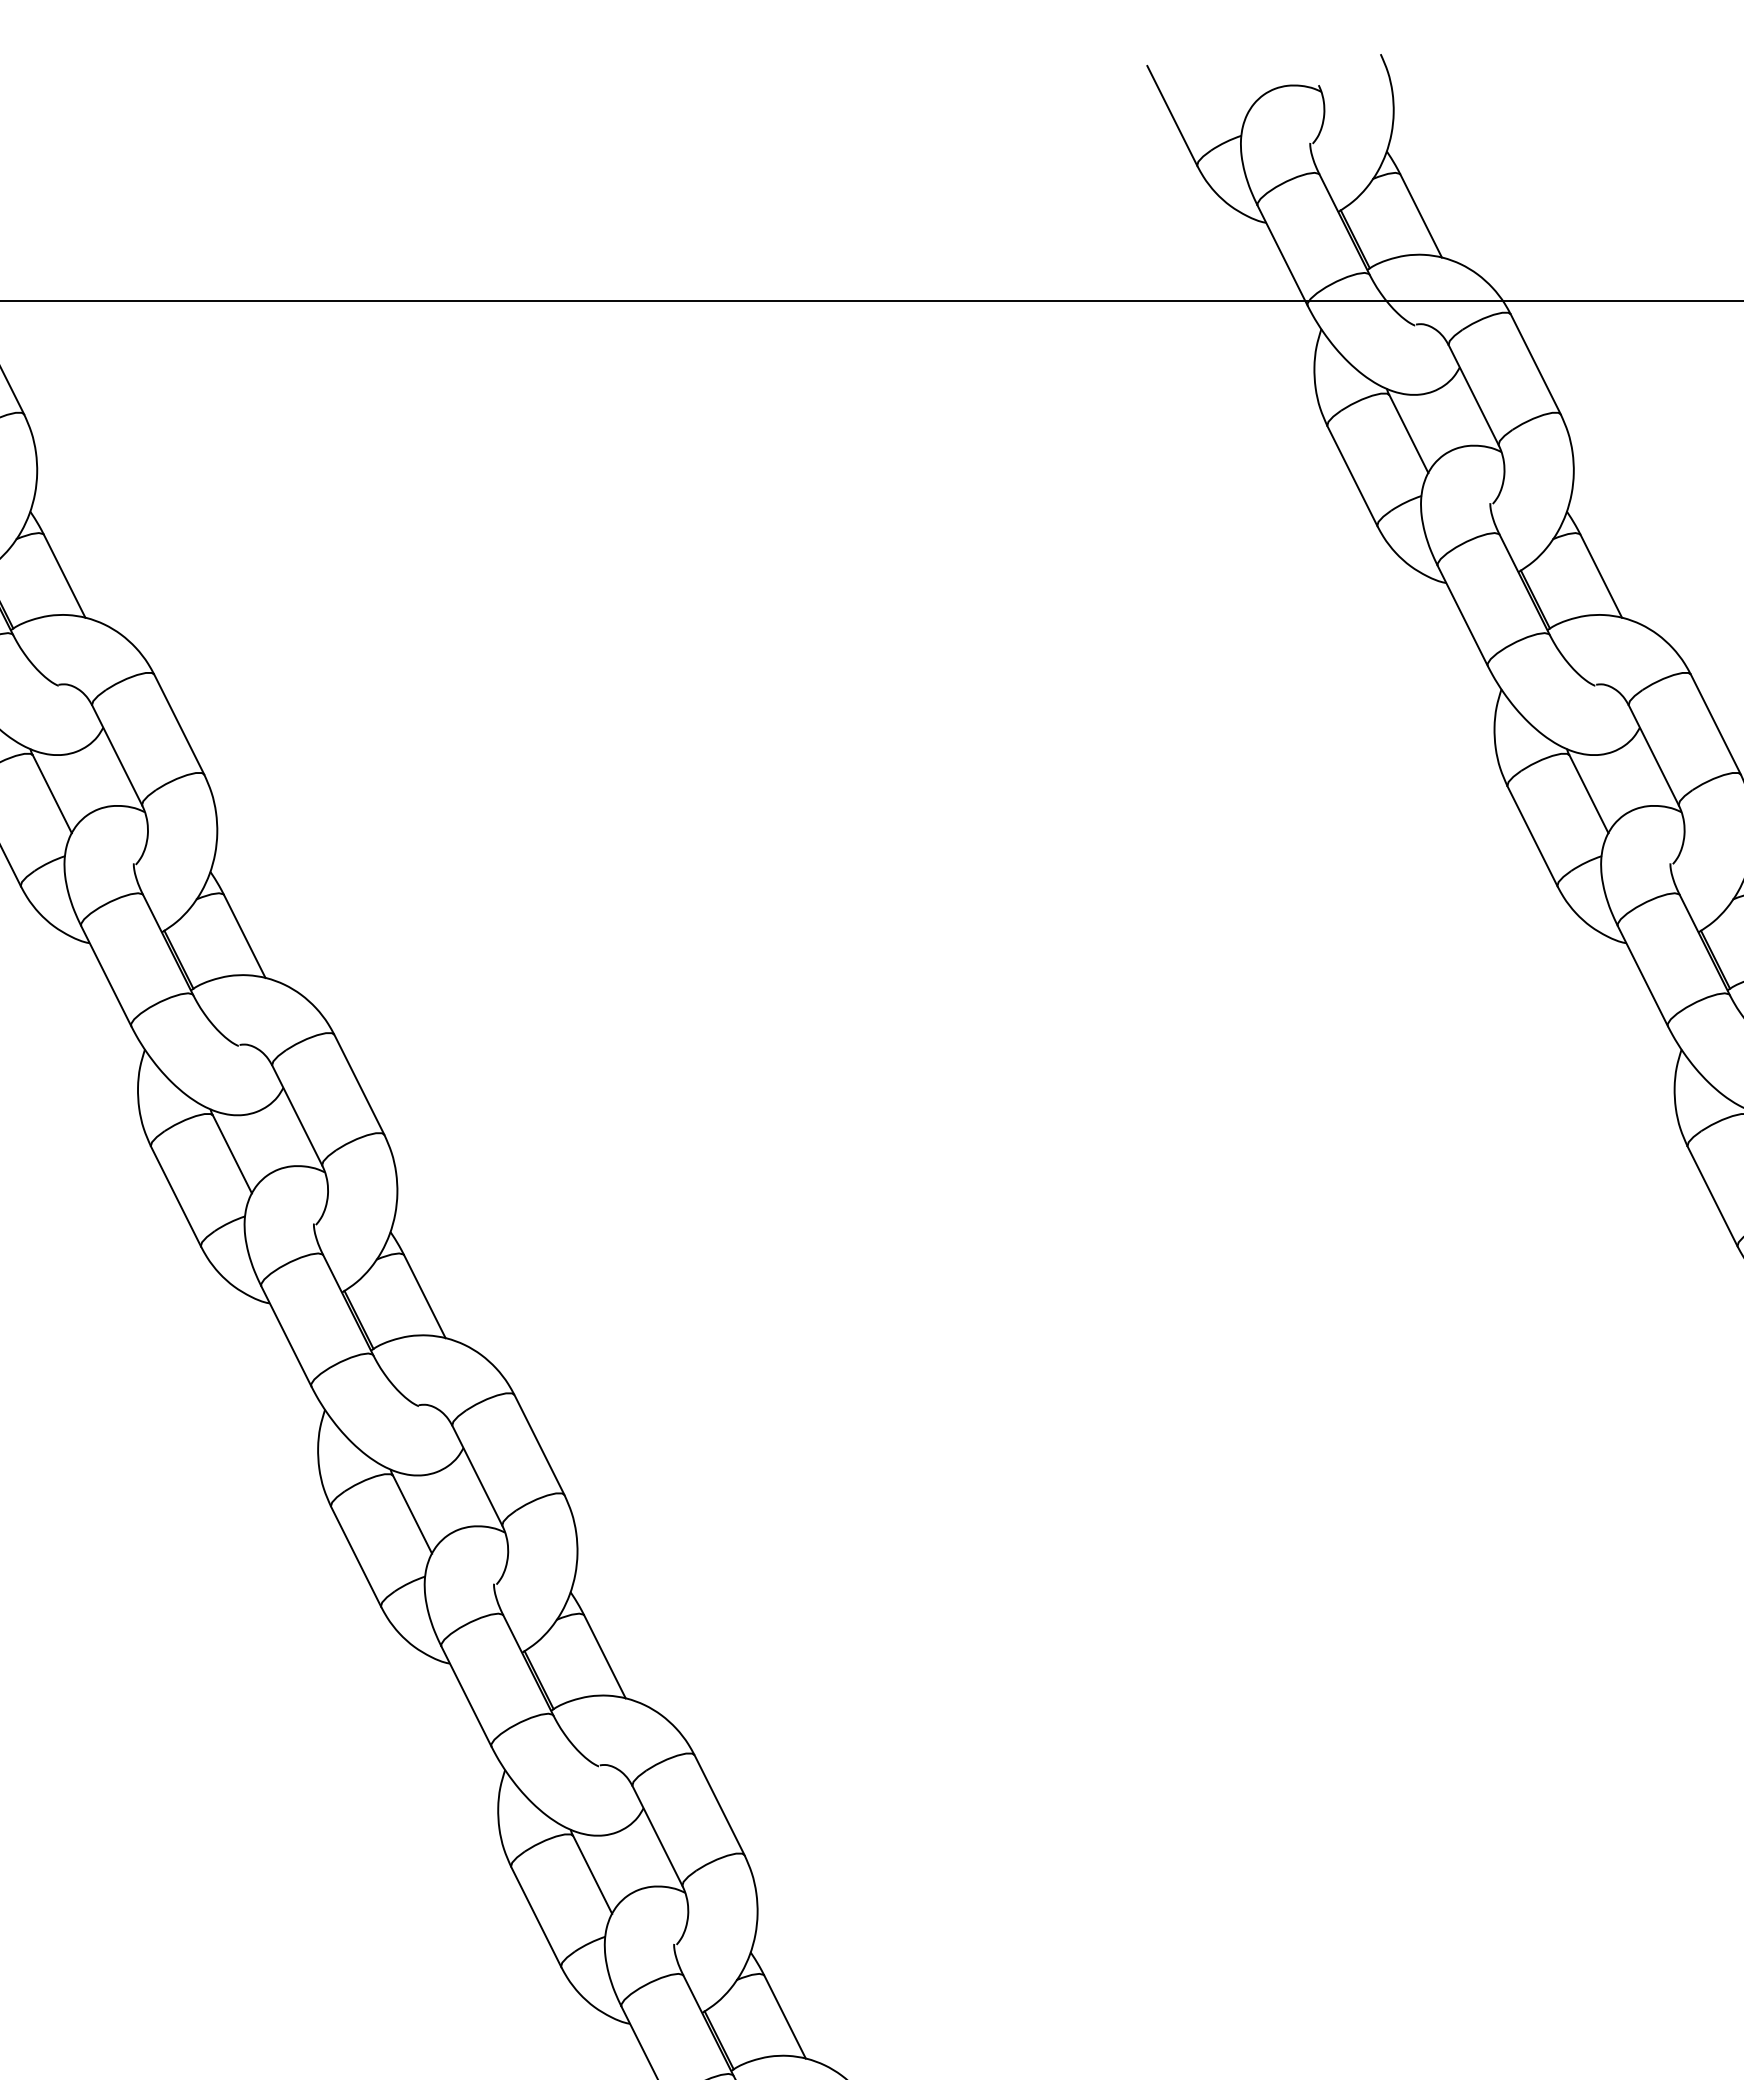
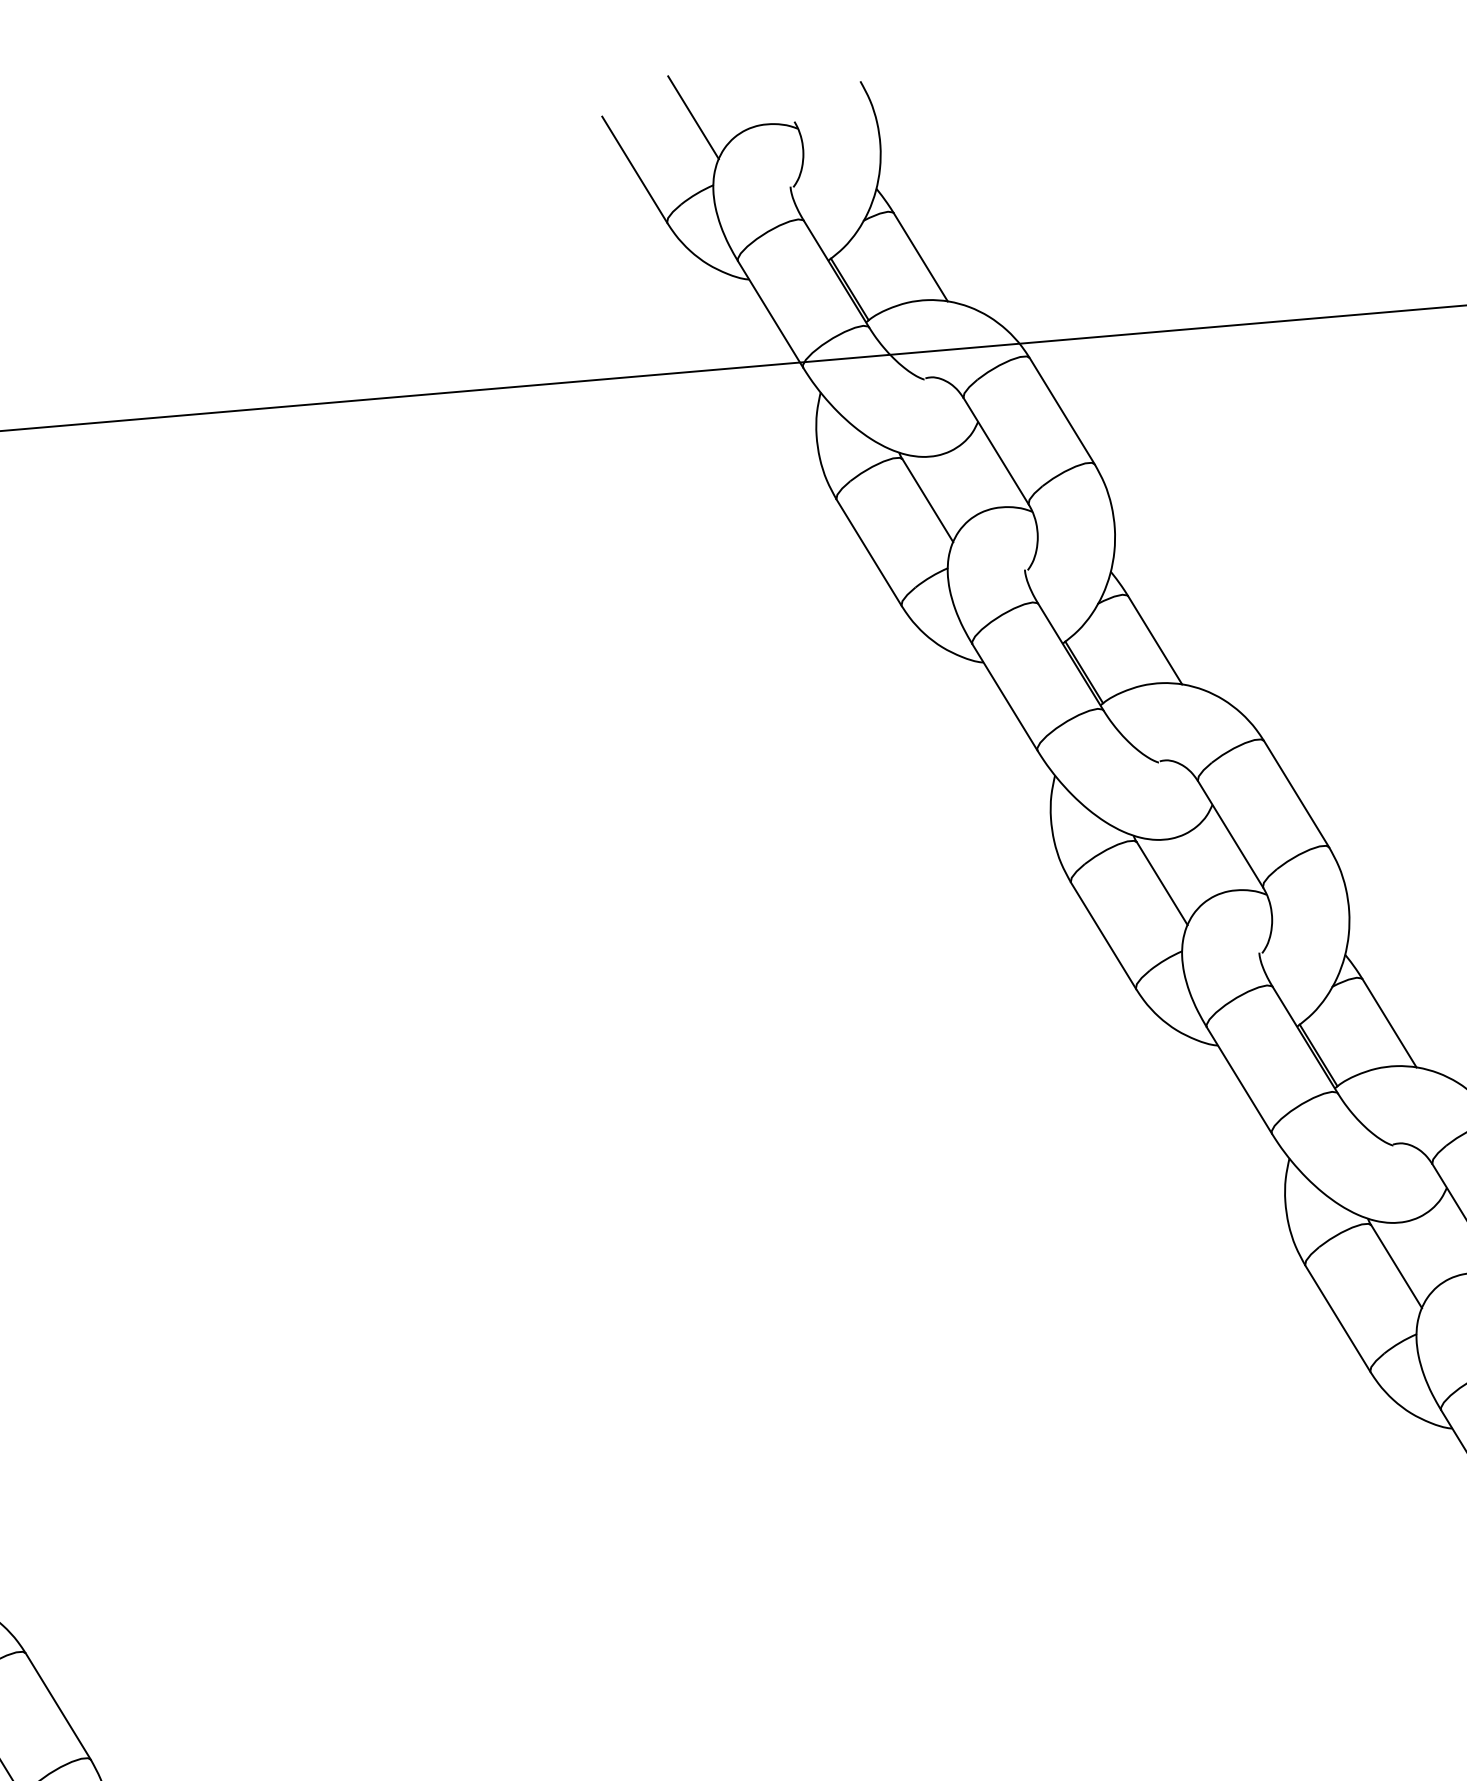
line: (1228, 73) -> (693, 117), added

